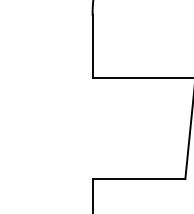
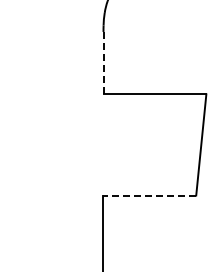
line: (92, 47) -> (103, 63), solid -> dashed
line: (138, 179) -> (149, 195), solid -> dashed

